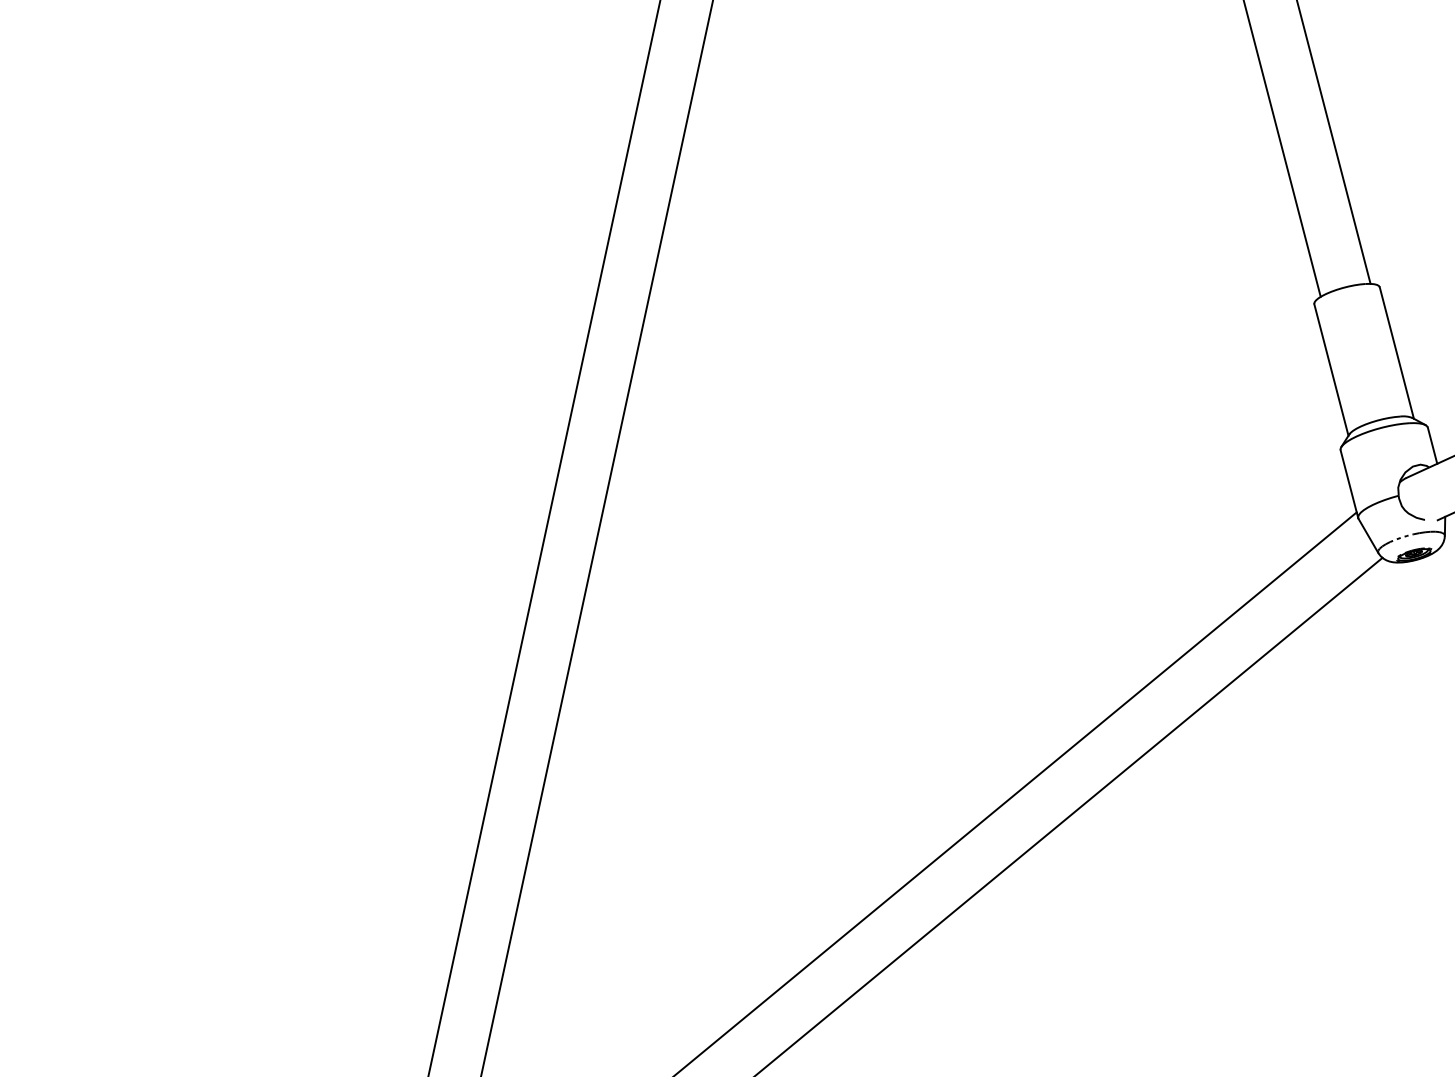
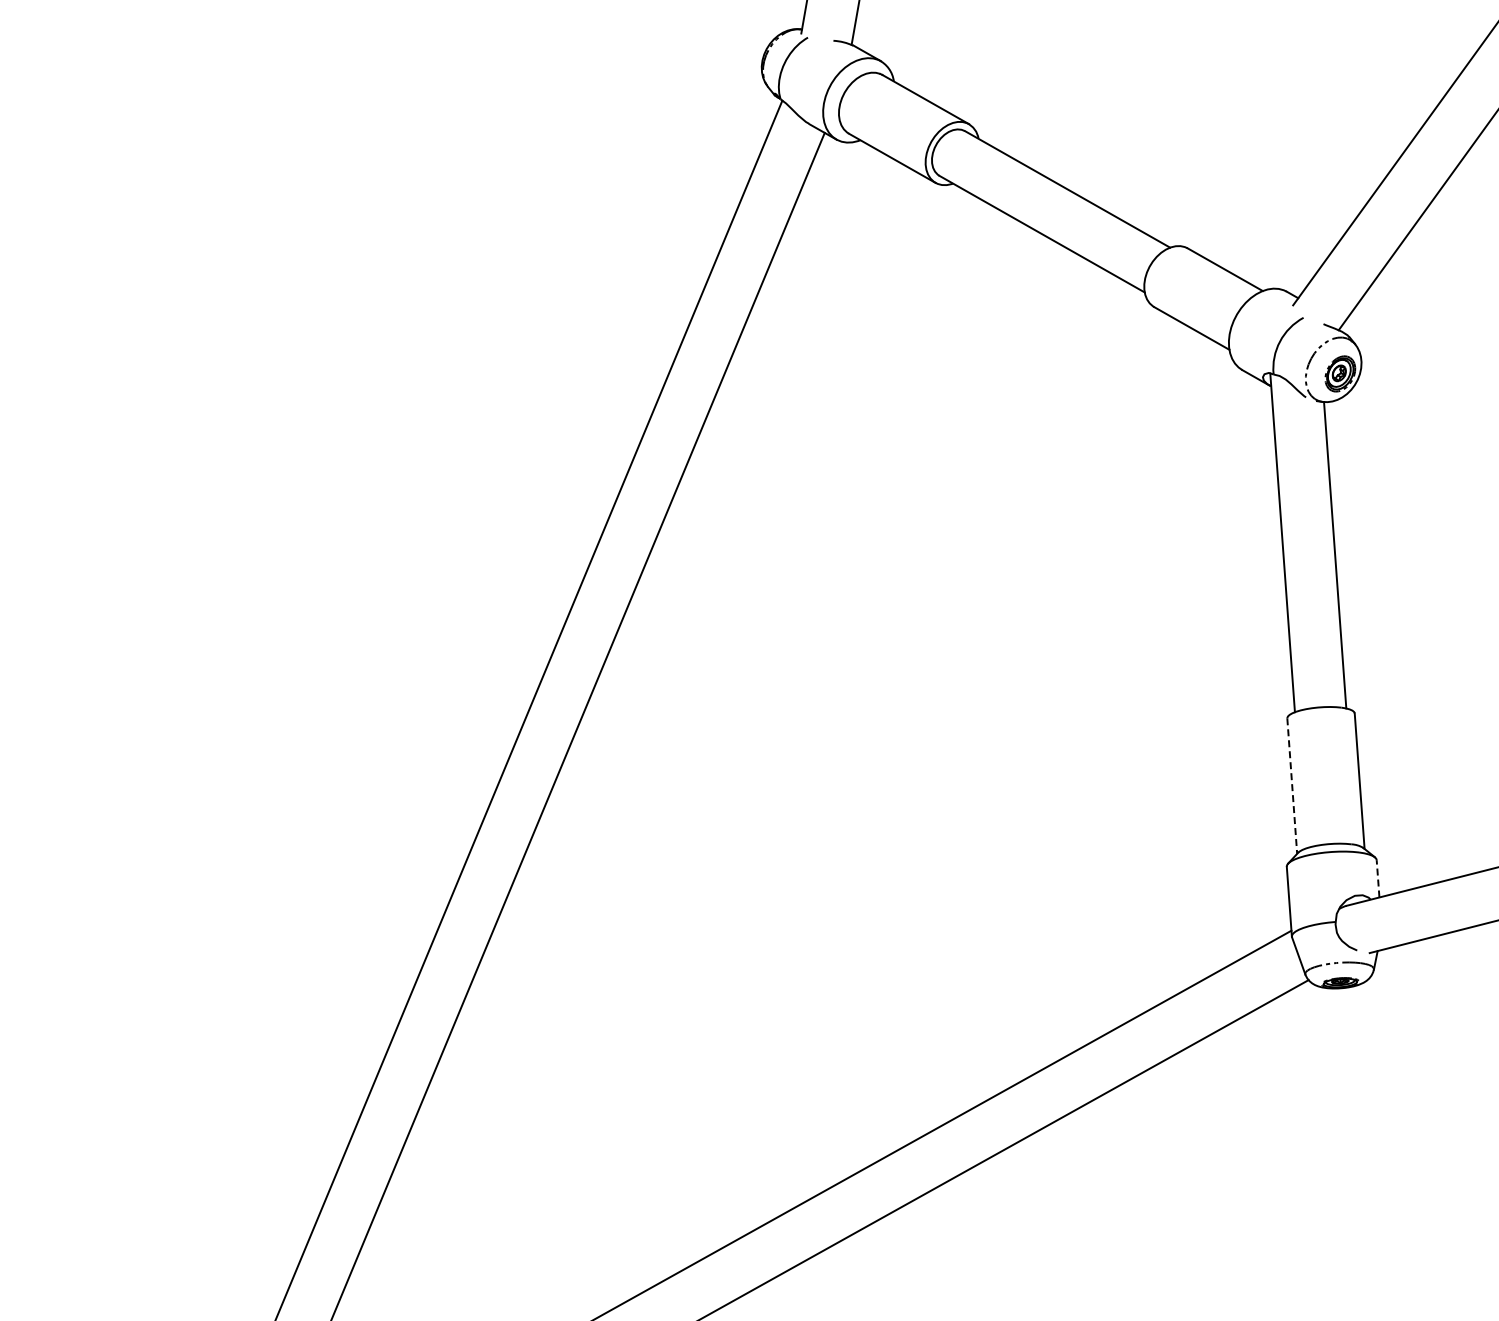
line: (1331, 370) -> (1292, 786), solid -> dashed
line: (1432, 445) -> (1378, 878), solid -> dashed

